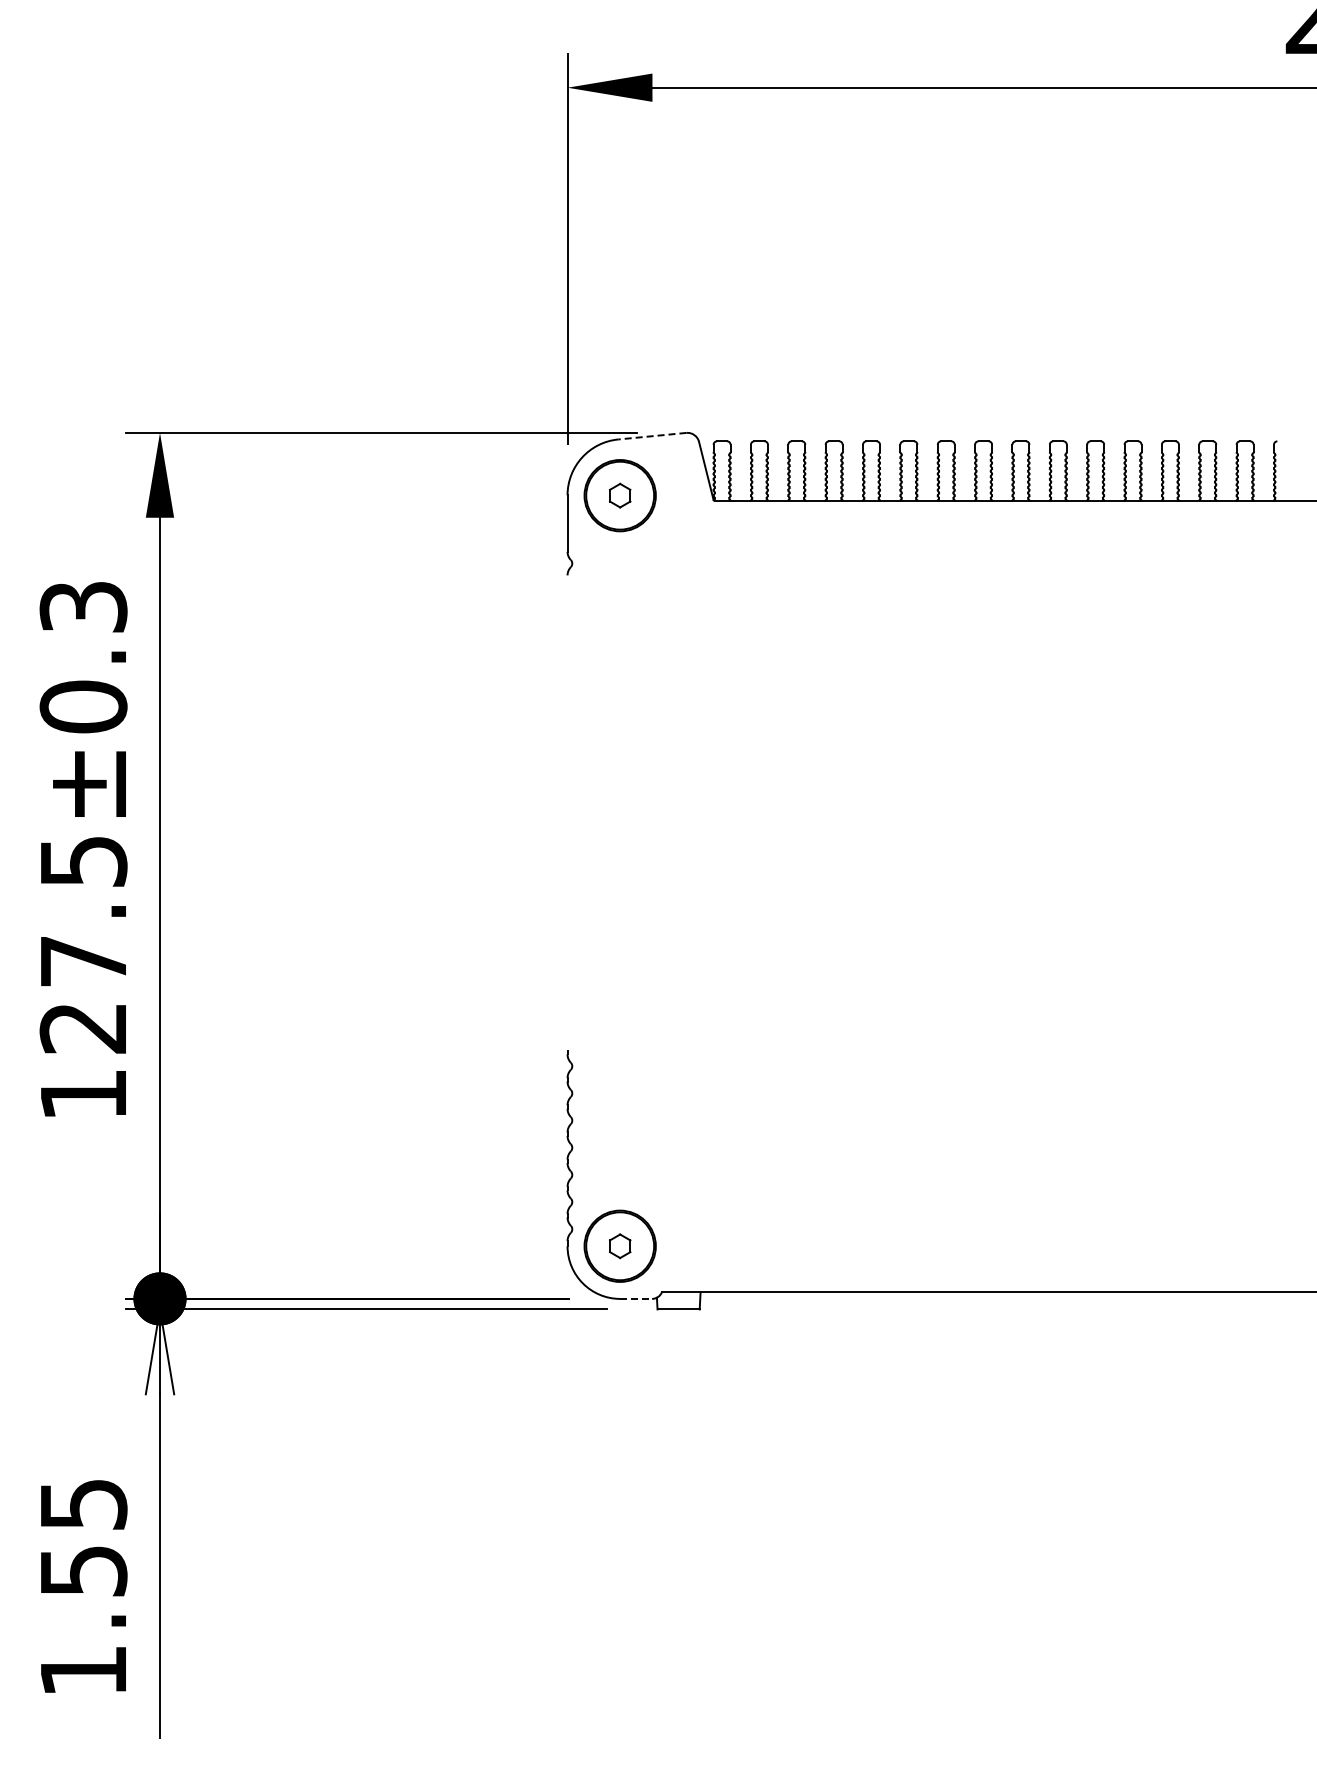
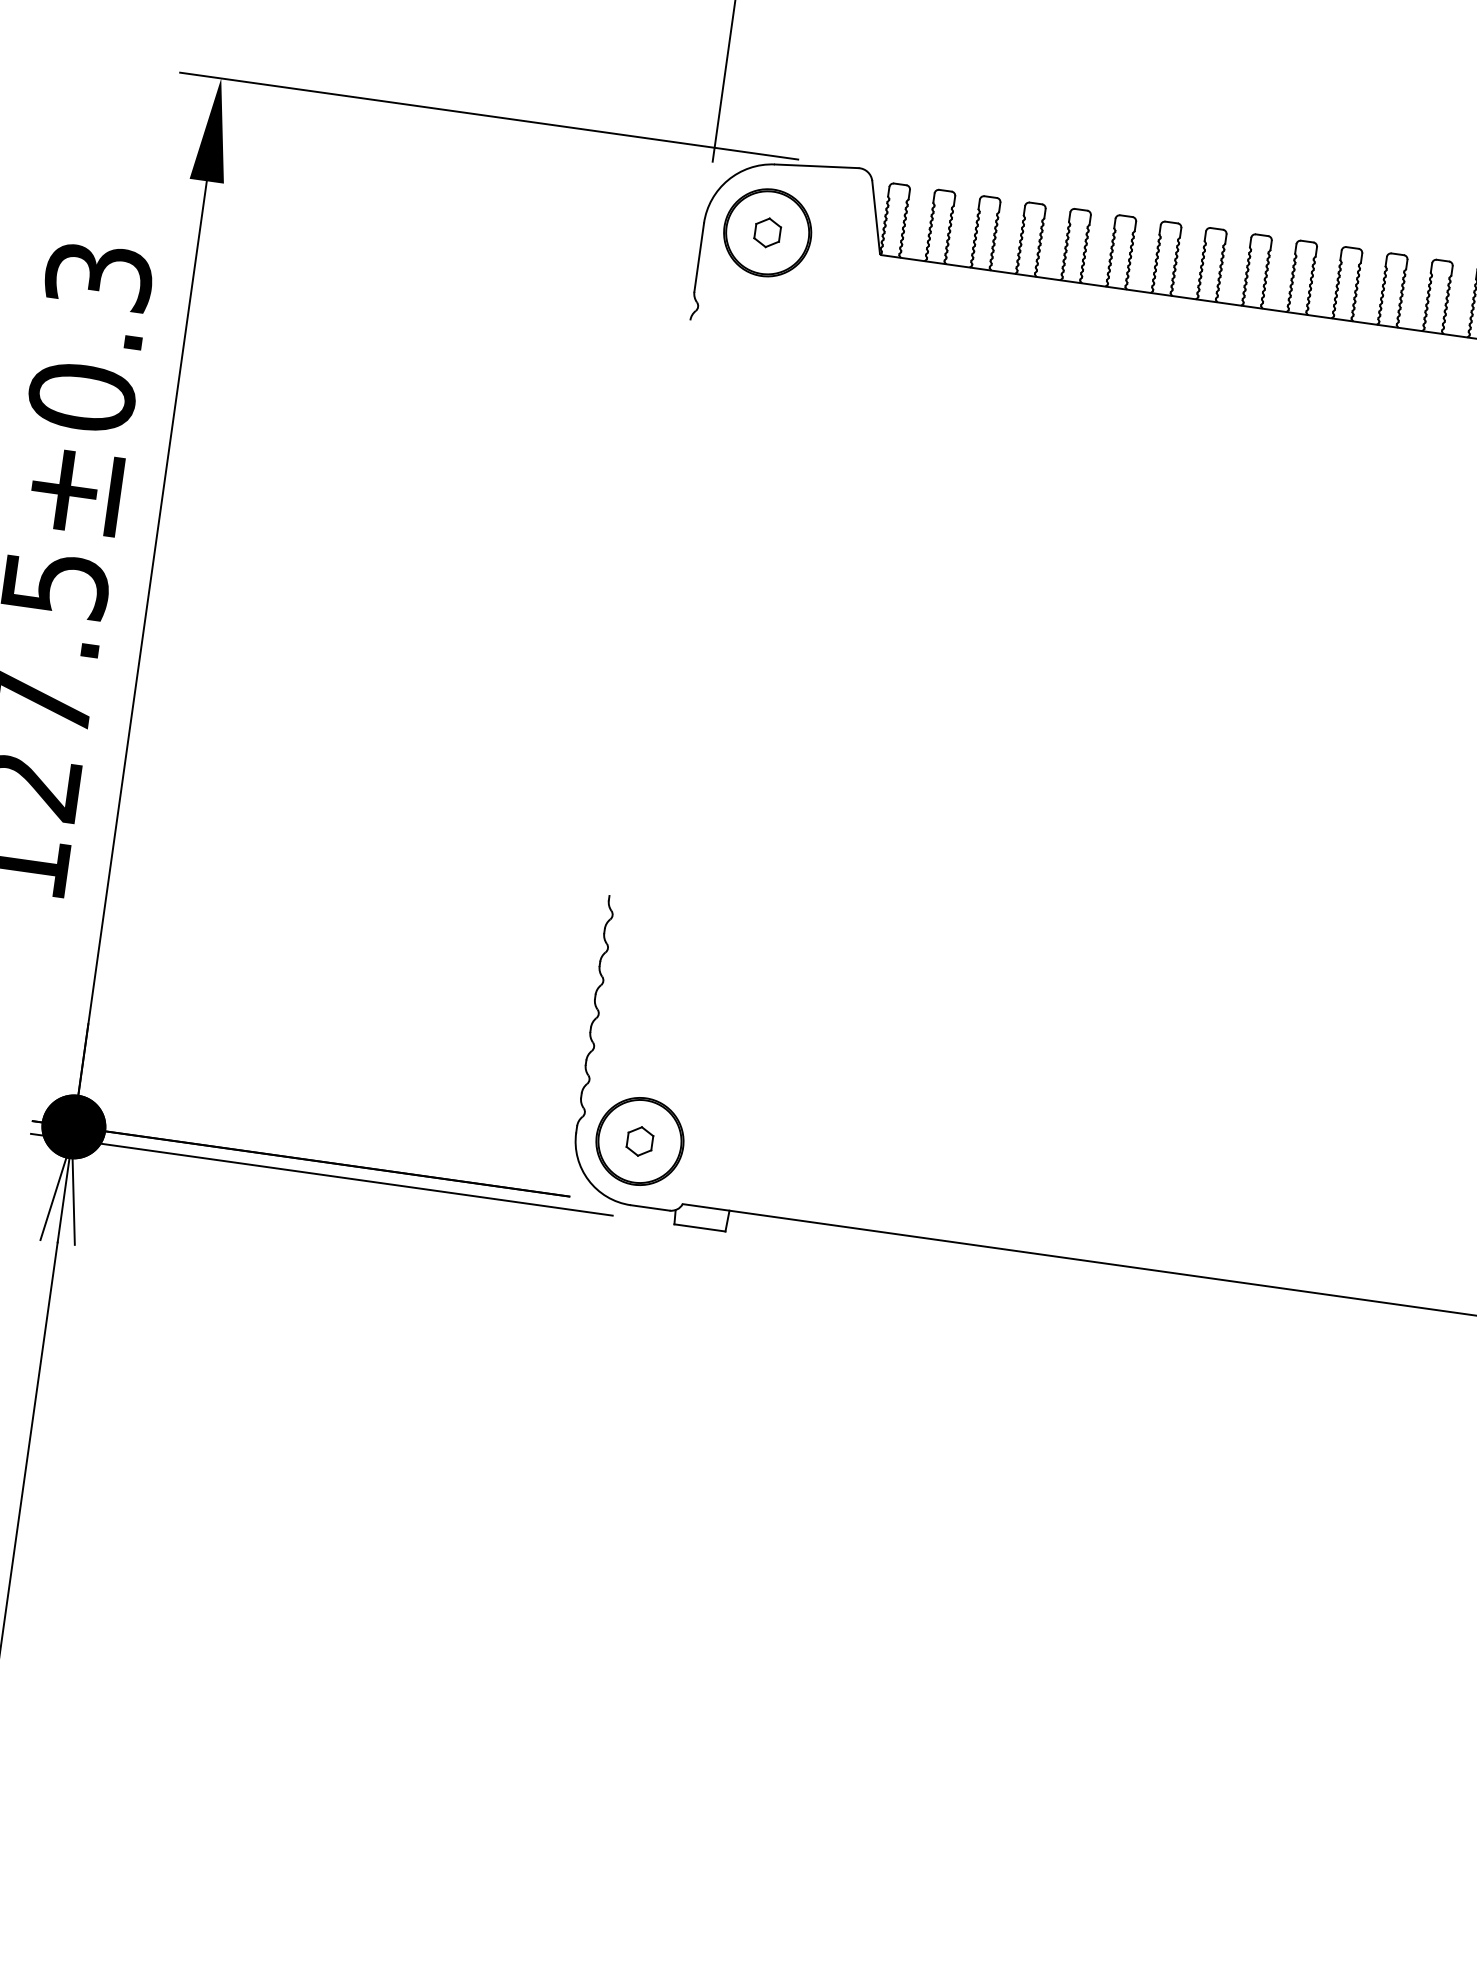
line: (651, 436) -> (815, 166), dashed -> solid
line: (636, 1298) -> (650, 1207), dashed -> solid

